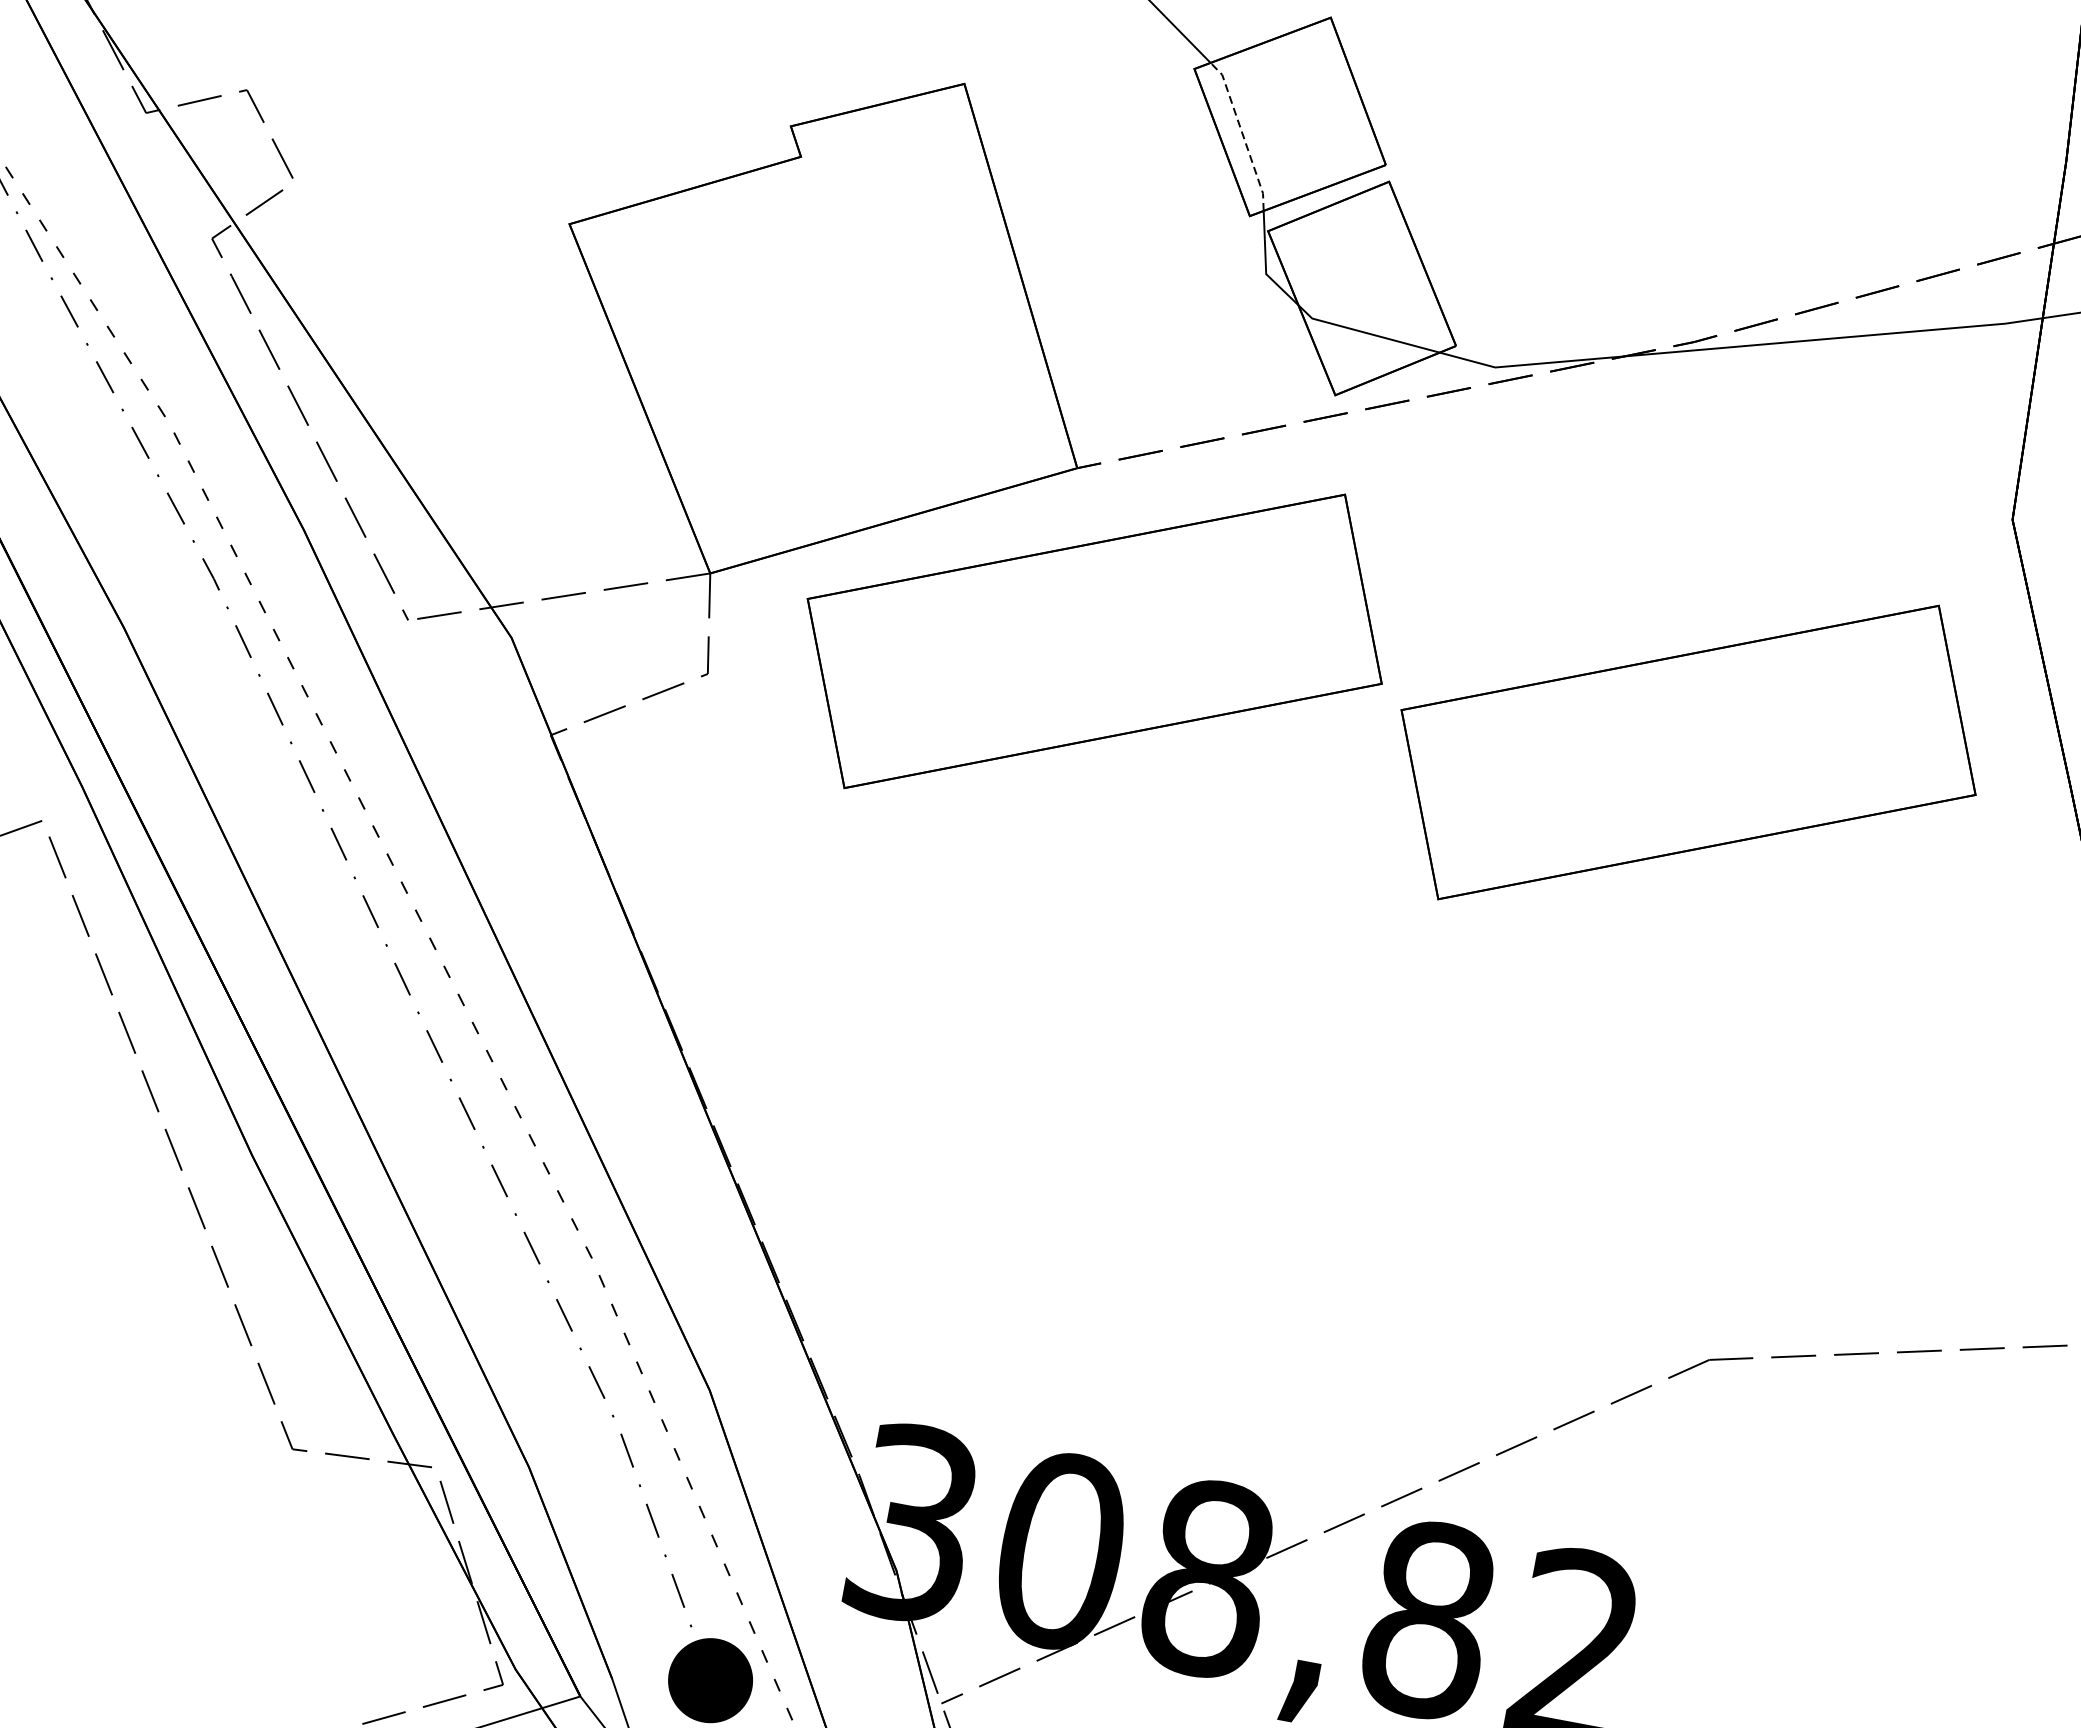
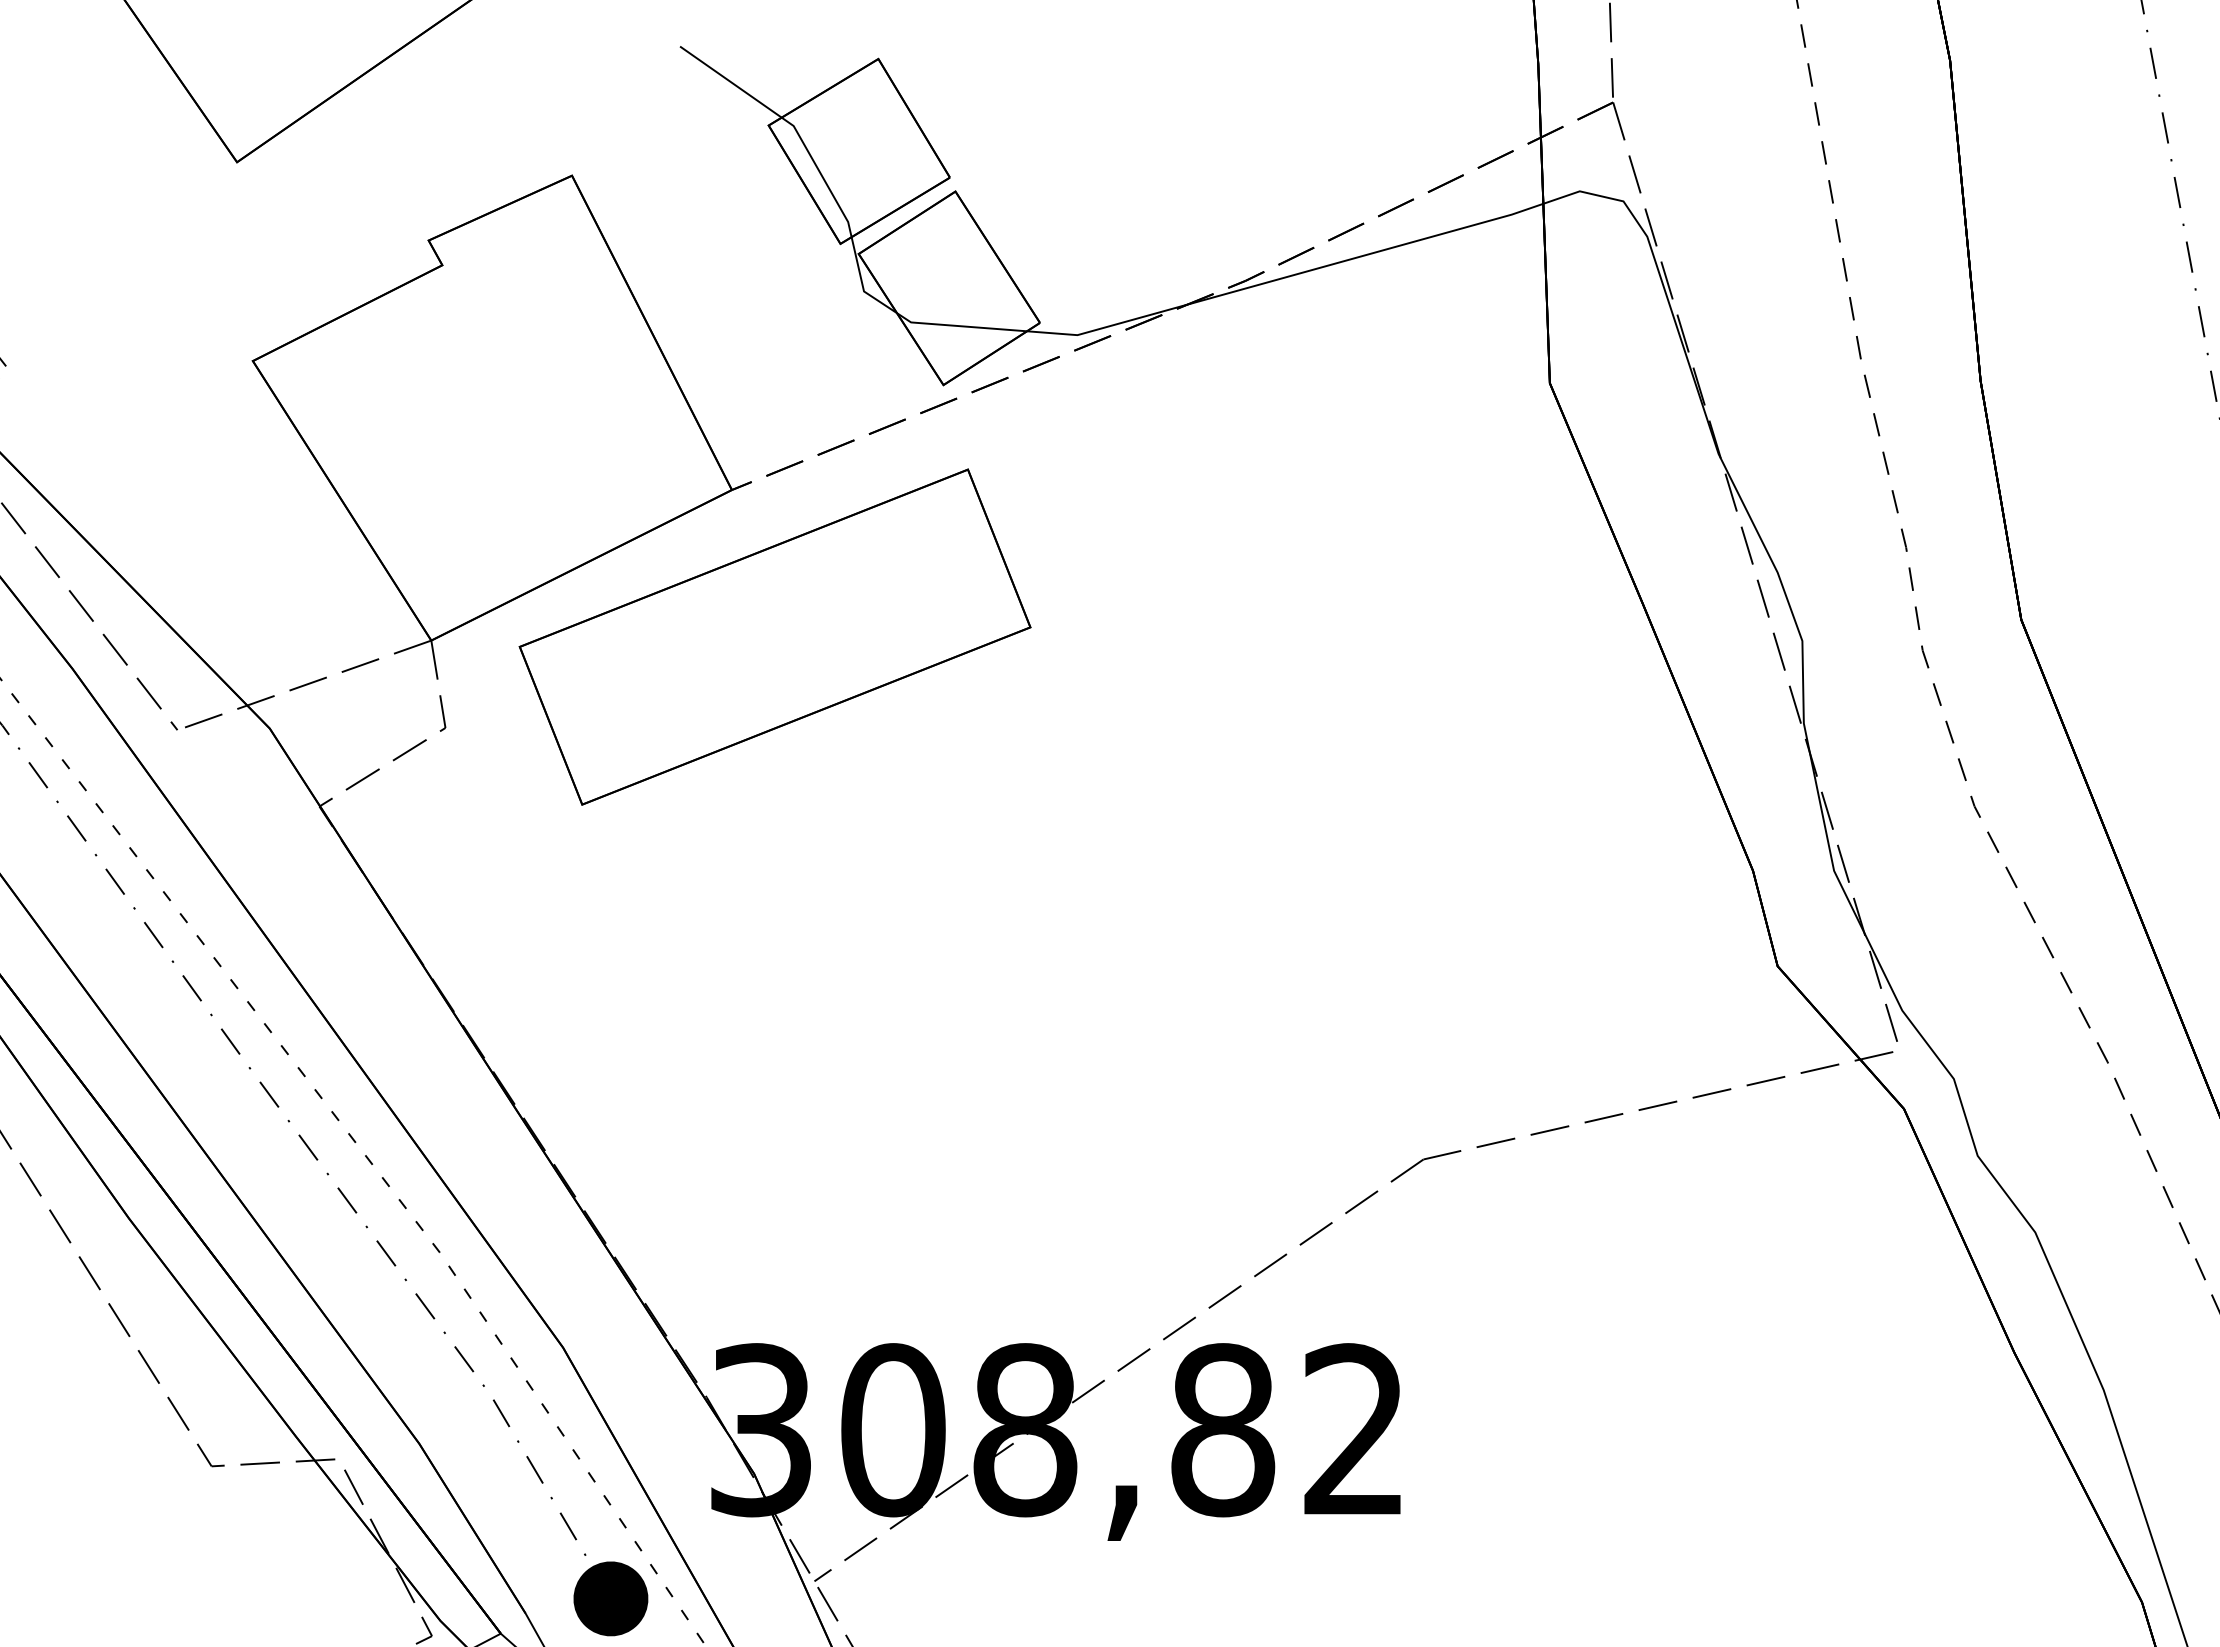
line: (1243, 134) -> (821, 174), dashed -> solid
part: (1688, 751) -> (1306, 636), removed

